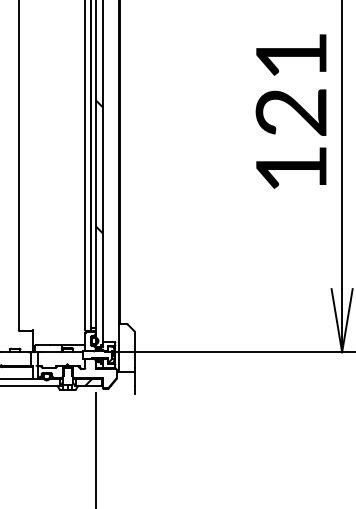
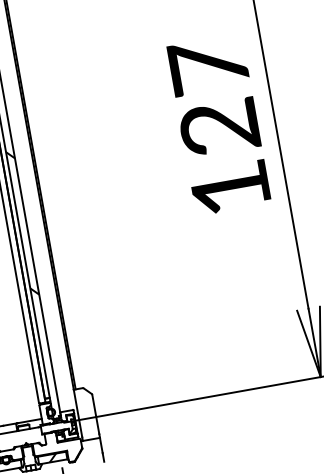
text: (291, 54) -> (208, 64), 121 -> 127

